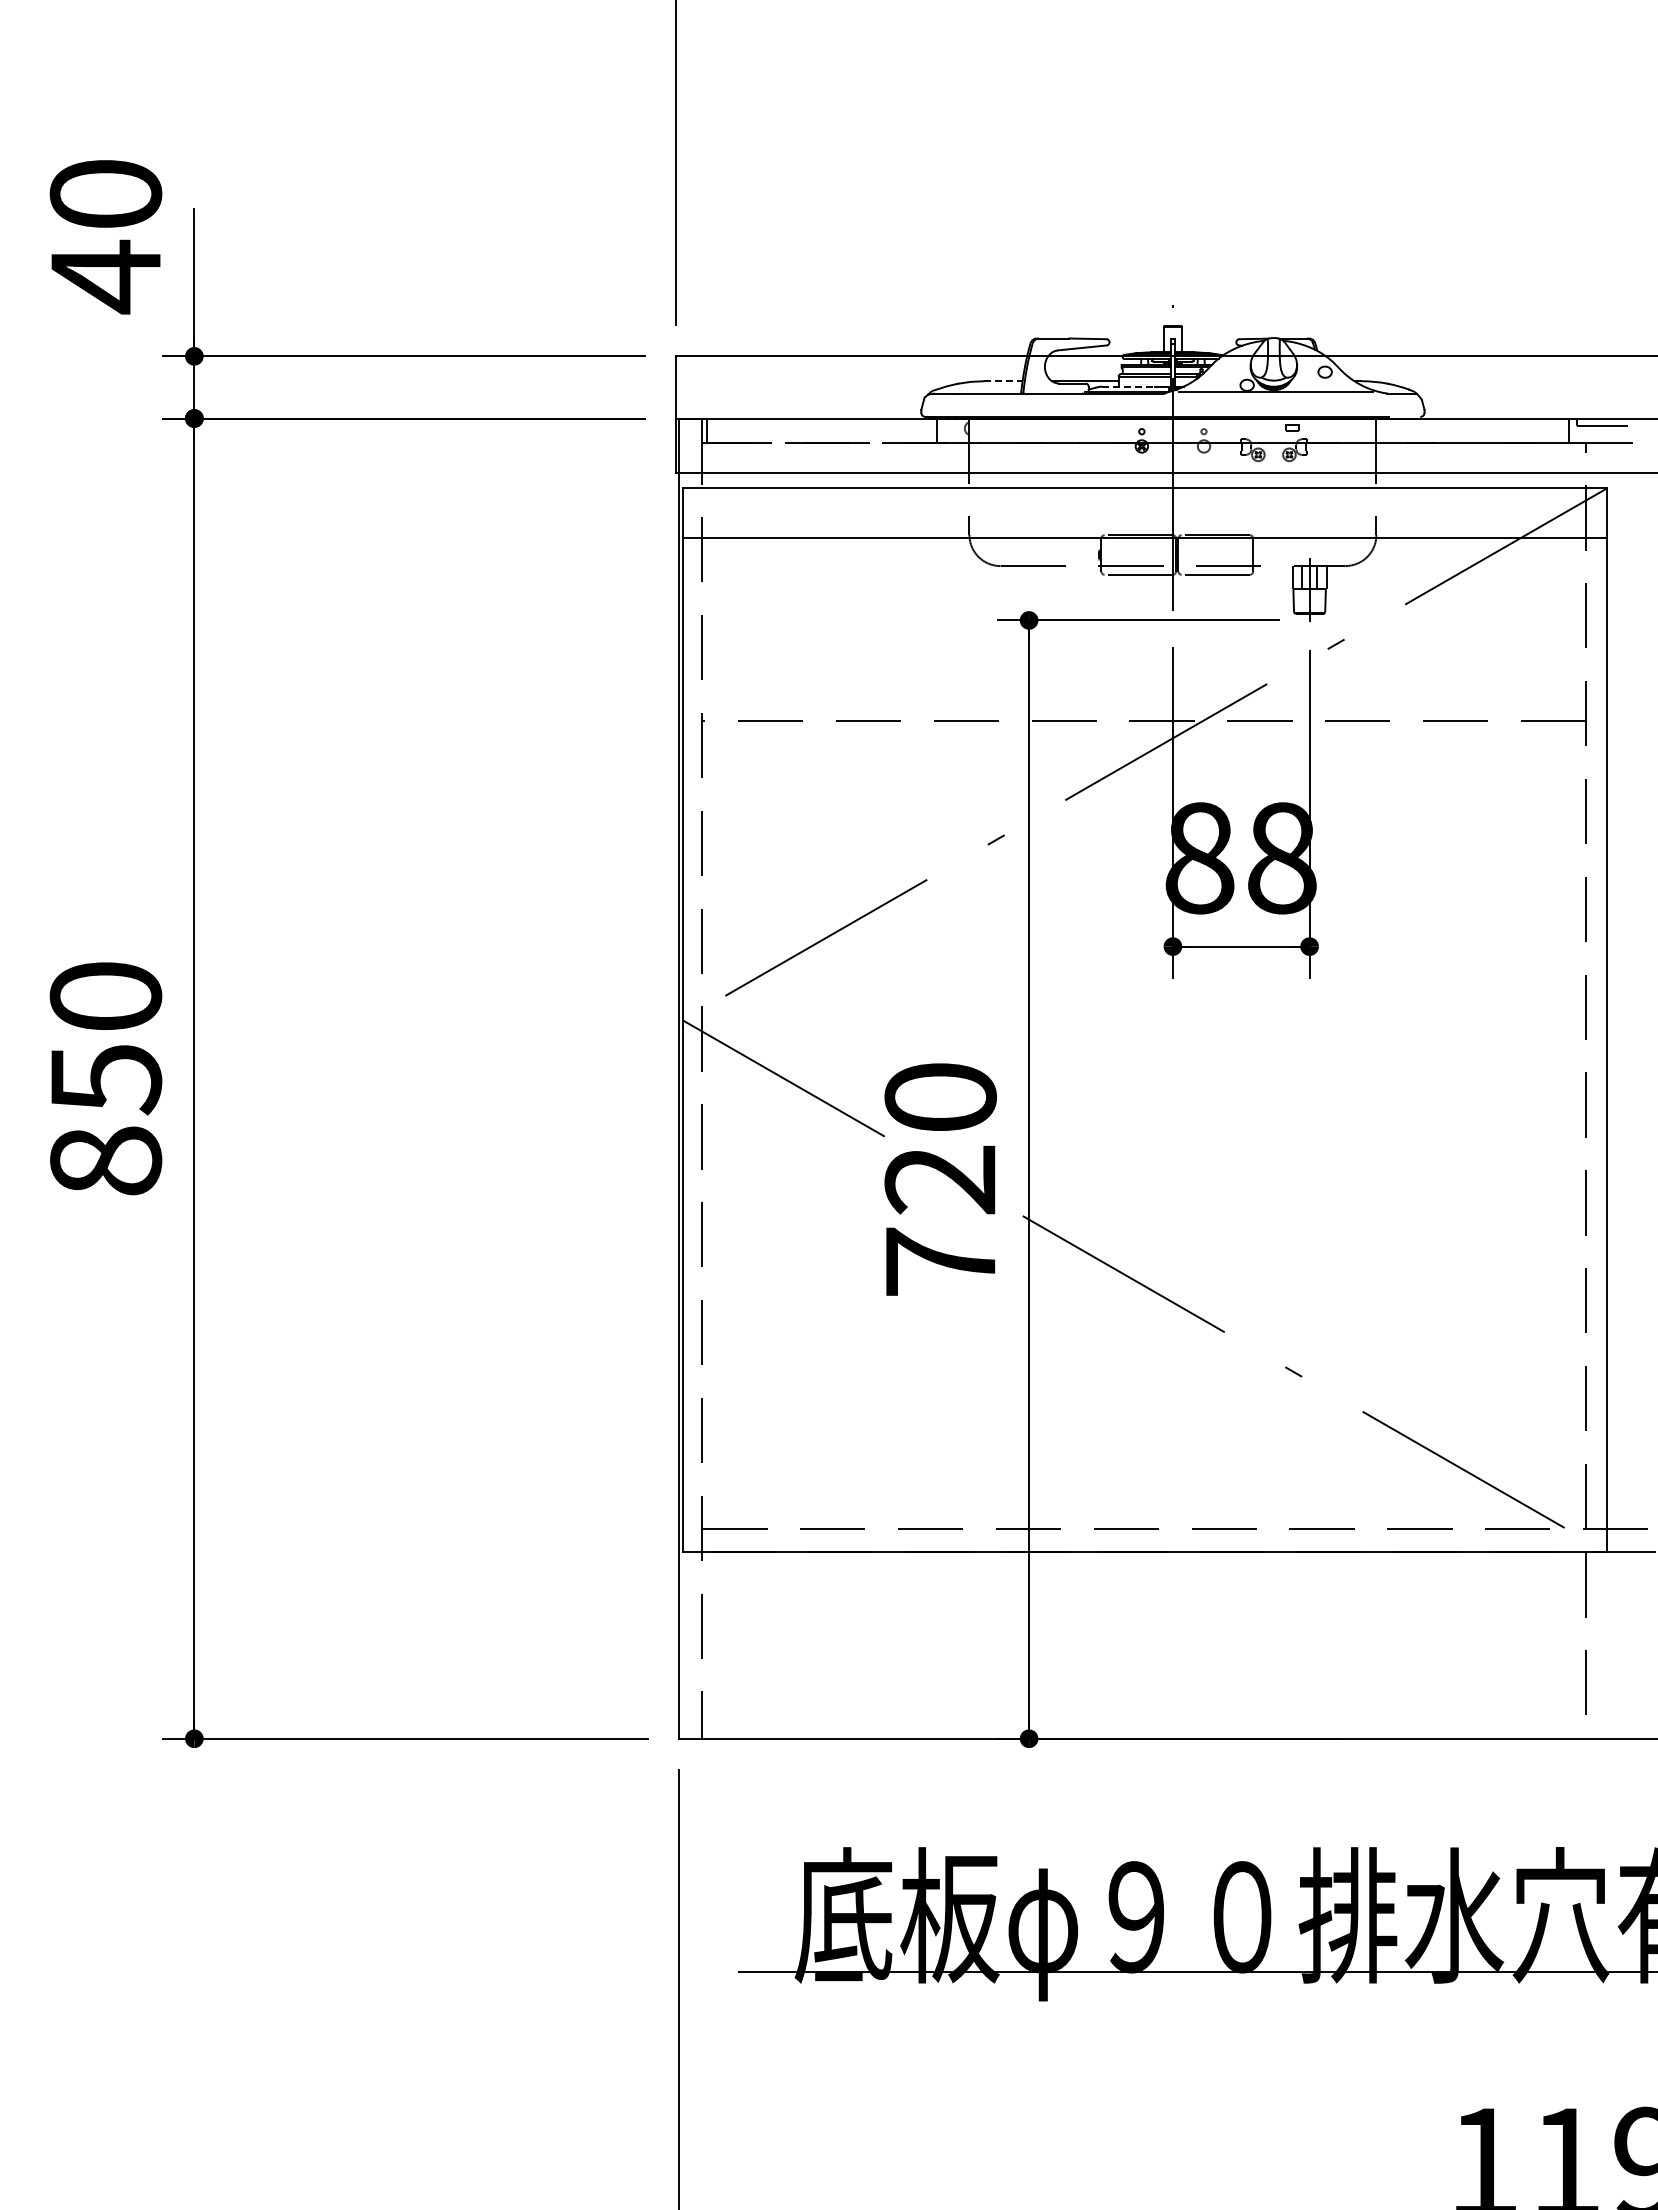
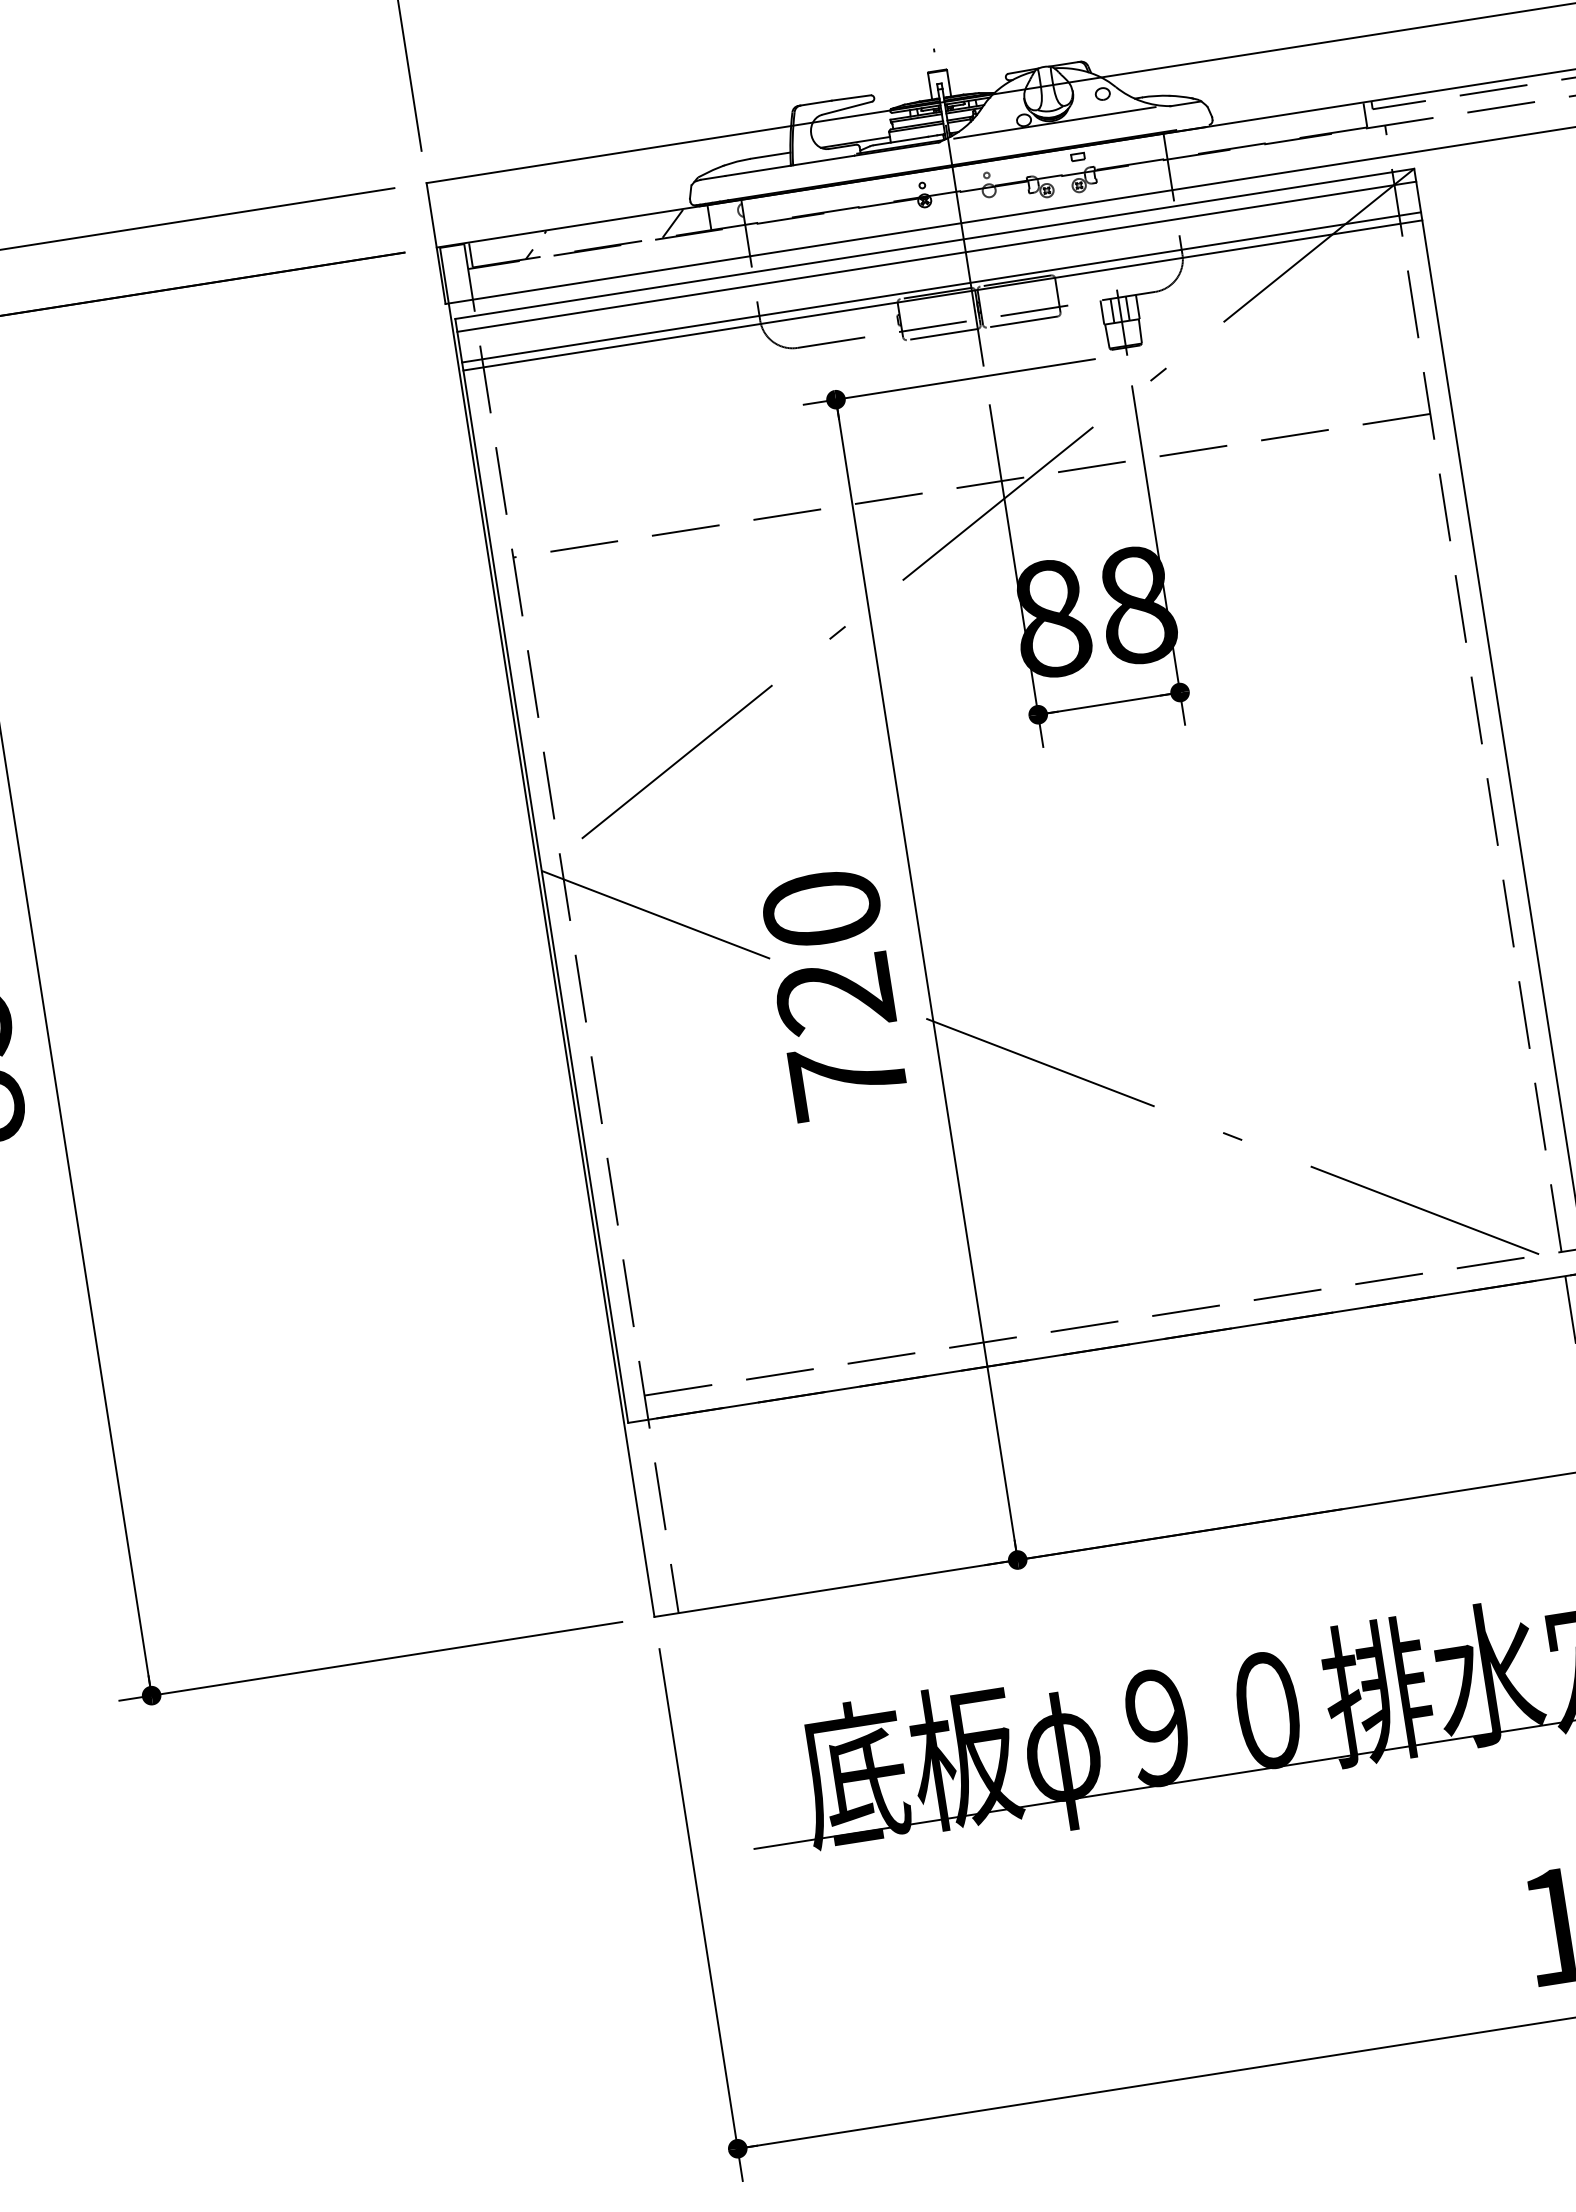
line: (1004, 381) -> (771, 155), dashed -> solid
line: (1128, 386) -> (901, 140), dashed -> solid
hatch: (835, 430) -> (604, 234), added
line: (1144, 500) -> (936, 256), added
line: (1144, 530) -> (941, 287), added

